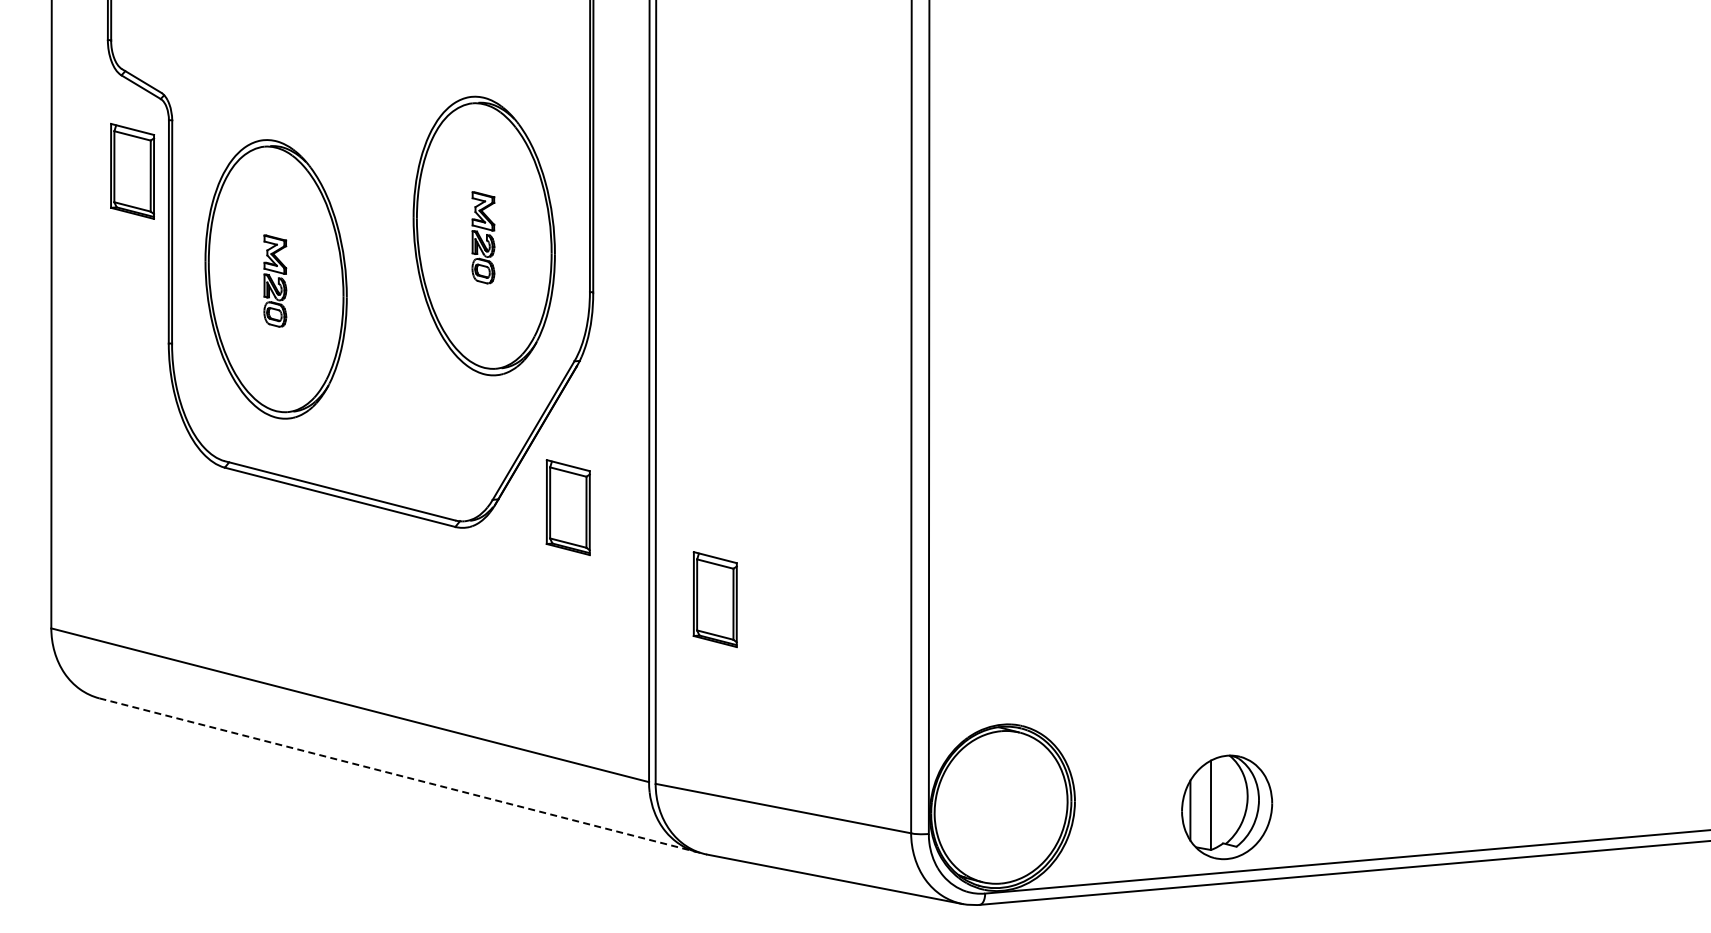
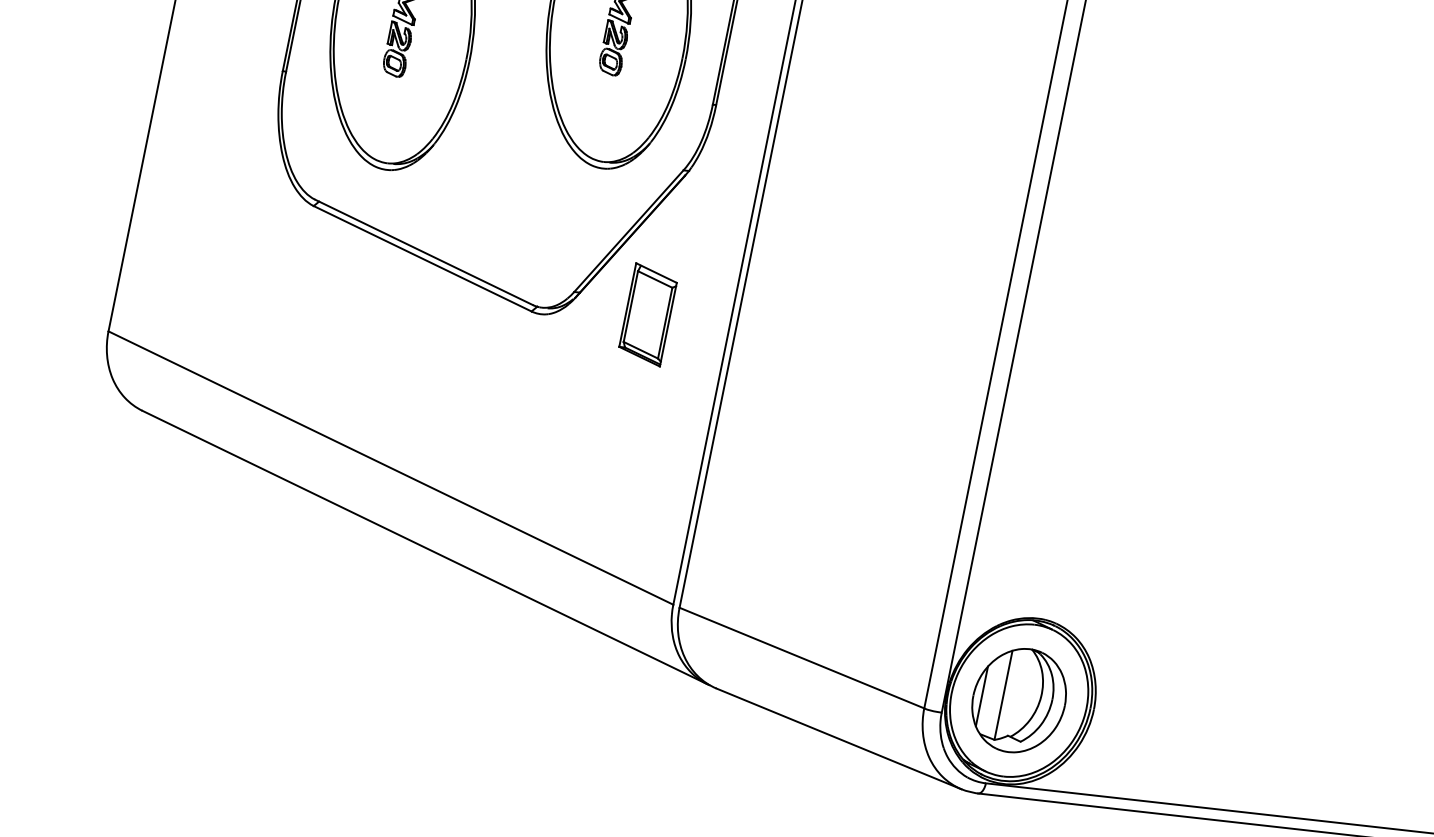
part: (714, 599) -> (775, 435), removed
line: (398, 775) -> (424, 547), dashed -> solid
part: (1227, 807) -> (1019, 700), moved

